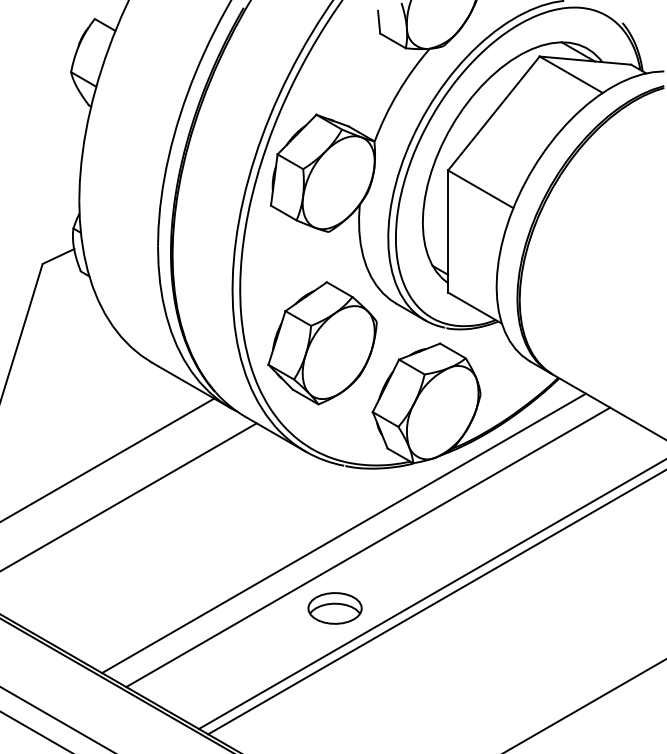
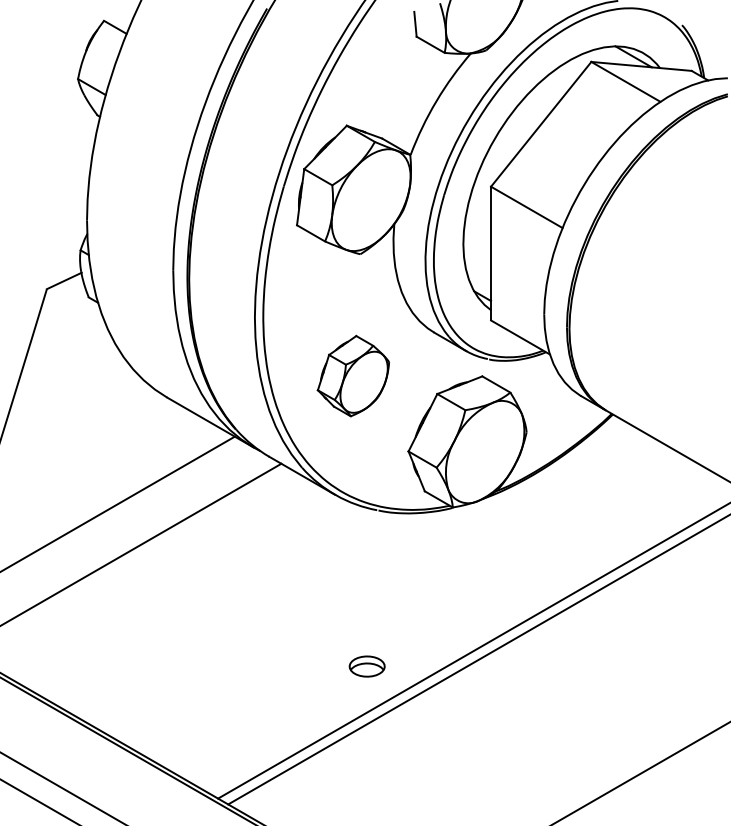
part: (322, 343) -> (353, 376), size x0.6
line: (344, 533) -> (377, 584), removed
line: (368, 547) -> (403, 599), removed
part: (334, 608) -> (366, 666), size x0.6

